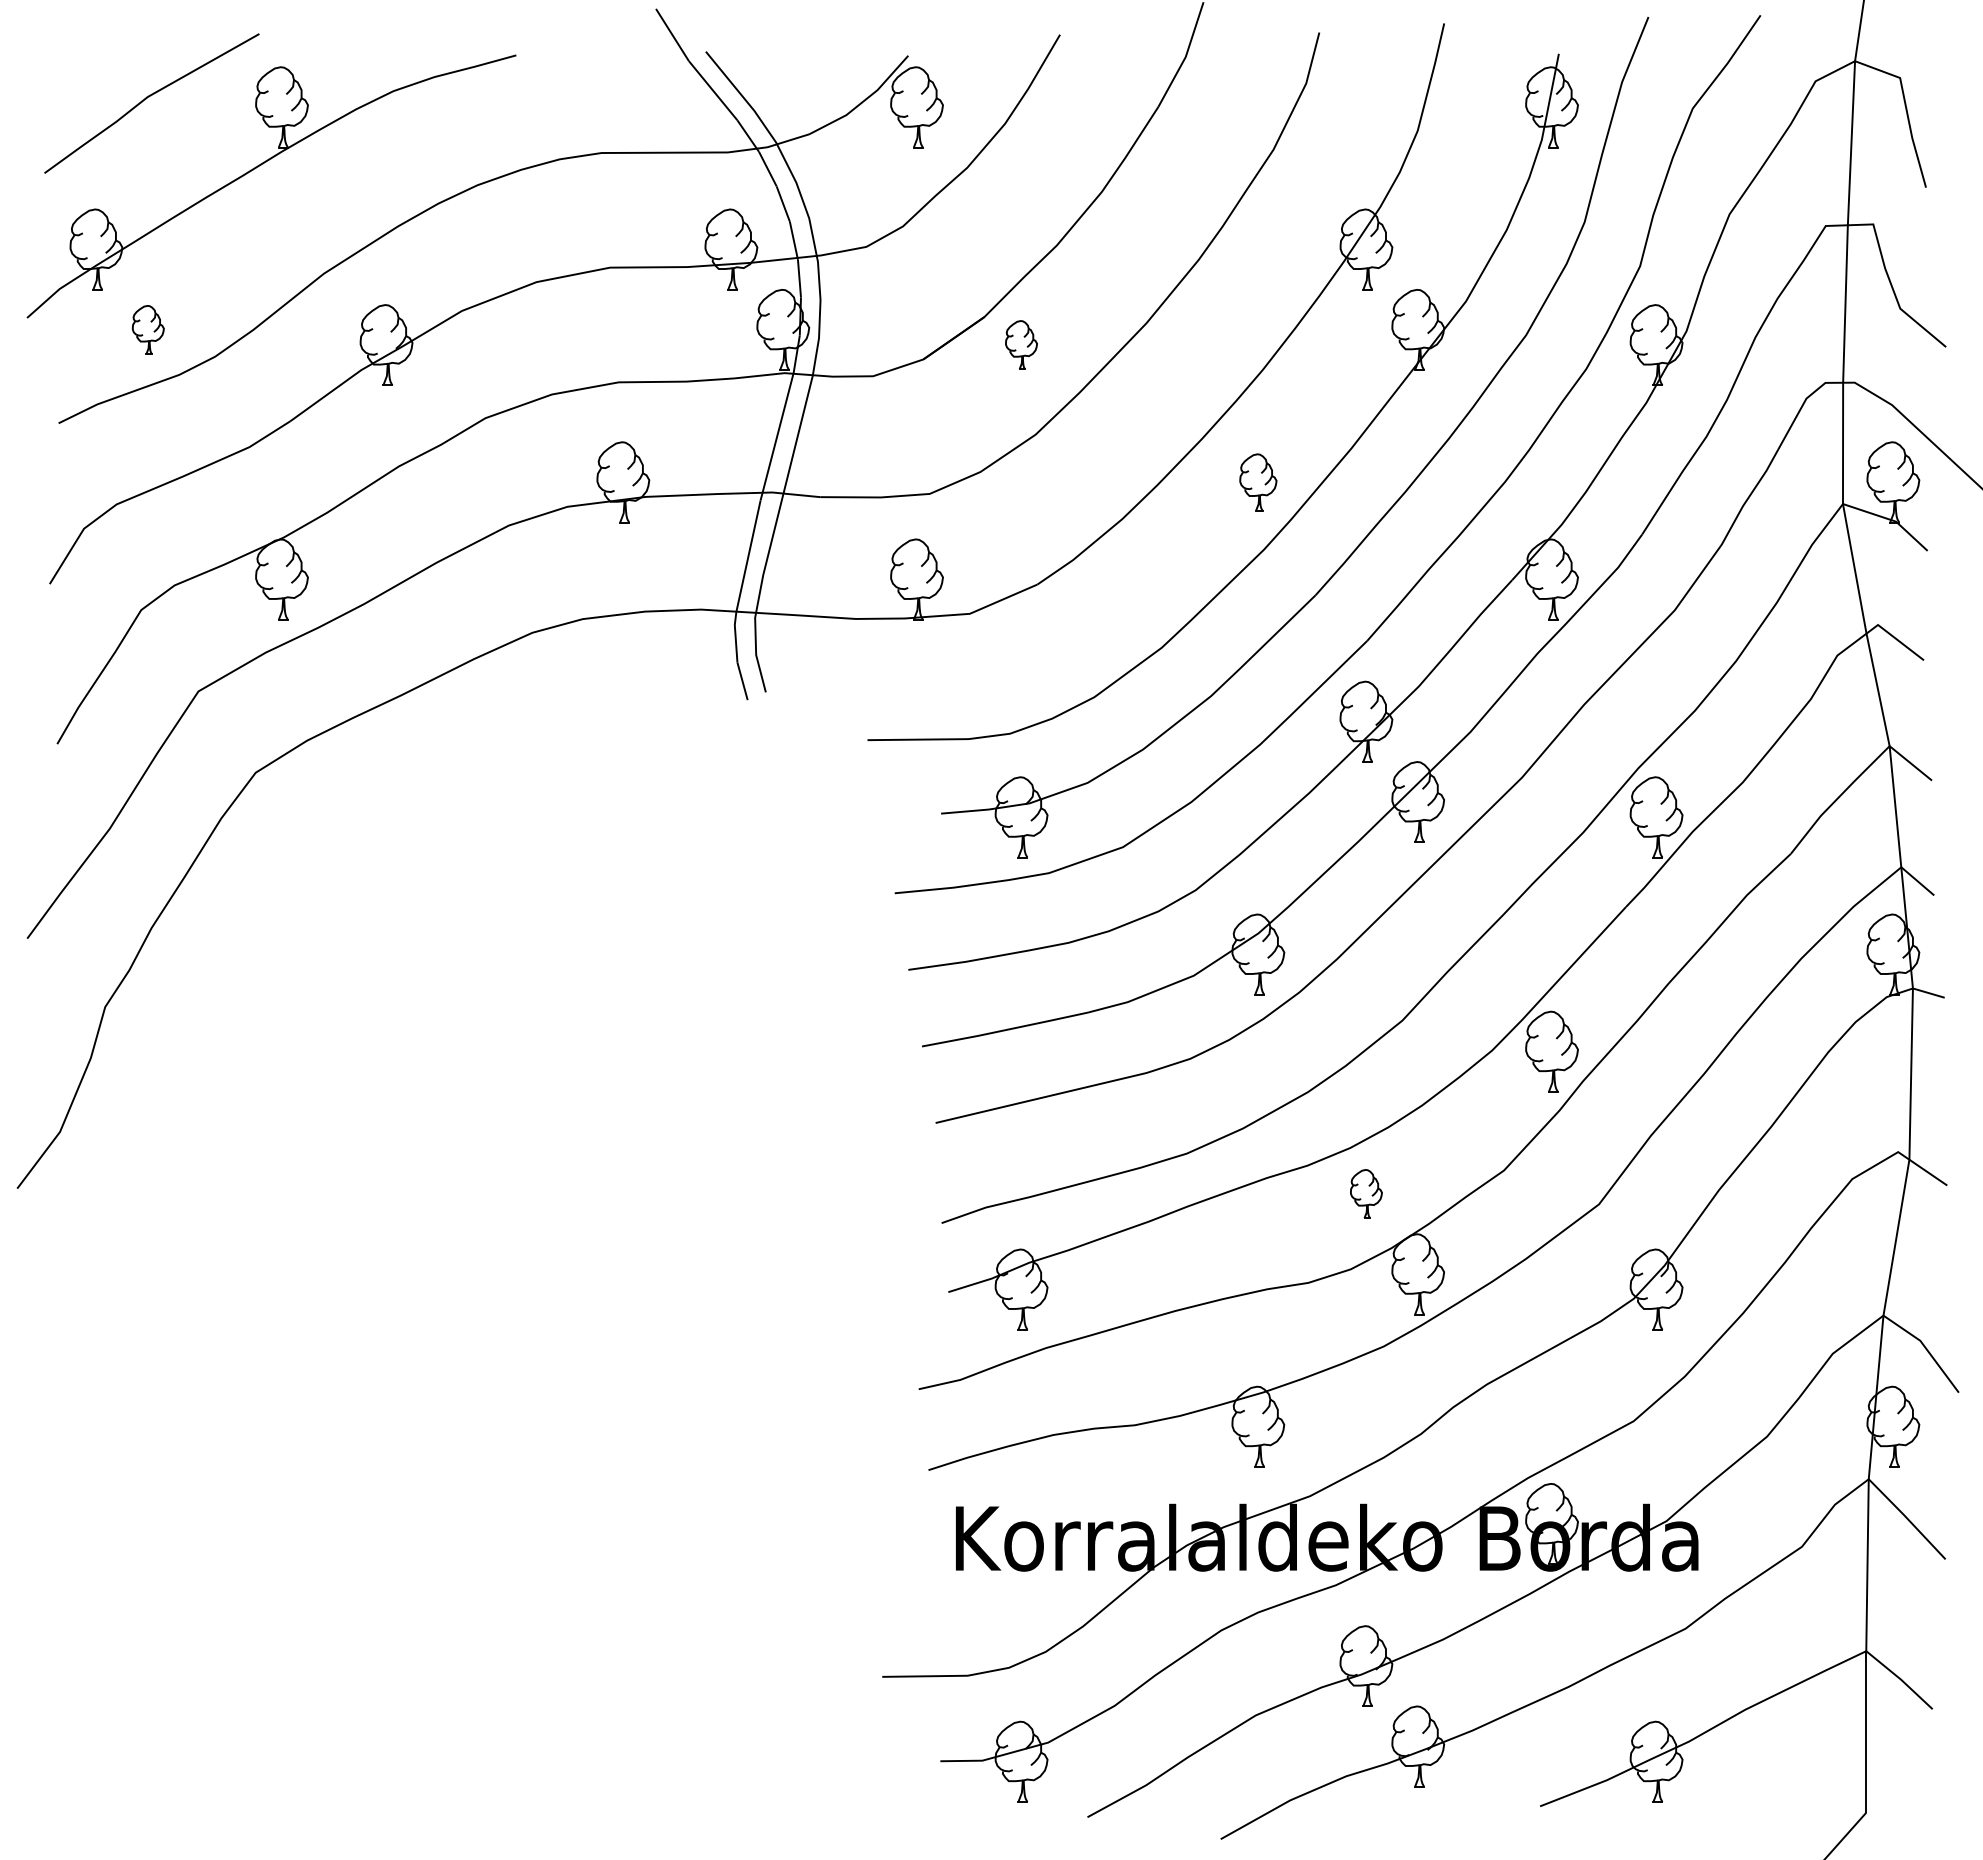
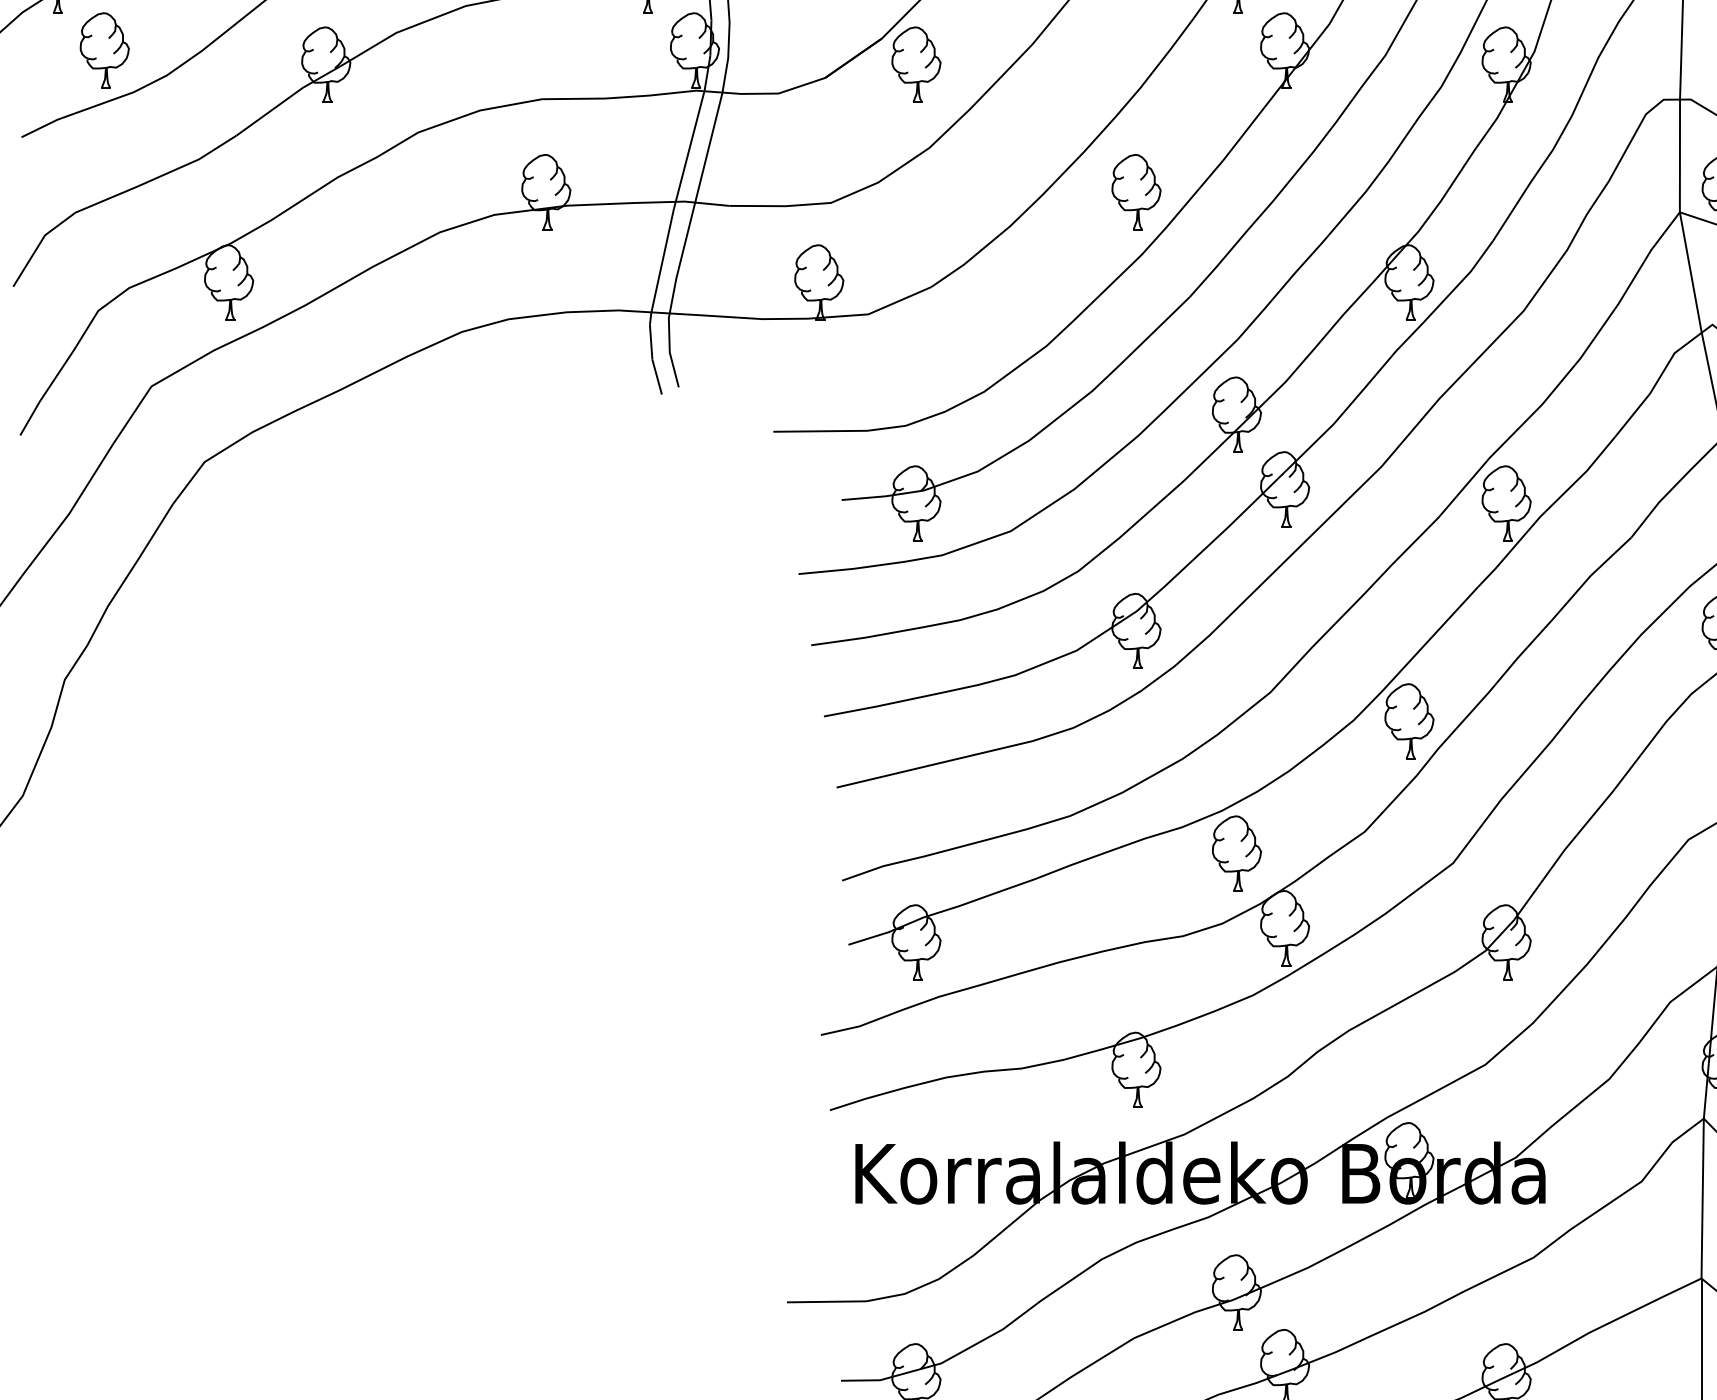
part: (148, 329) -> (105, 50), size x1.67
part: (1021, 344) -> (916, 64), size x1.67
part: (1258, 482) -> (1136, 192), size x1.43
part: (1366, 1193) -> (1237, 853), size x1.67

